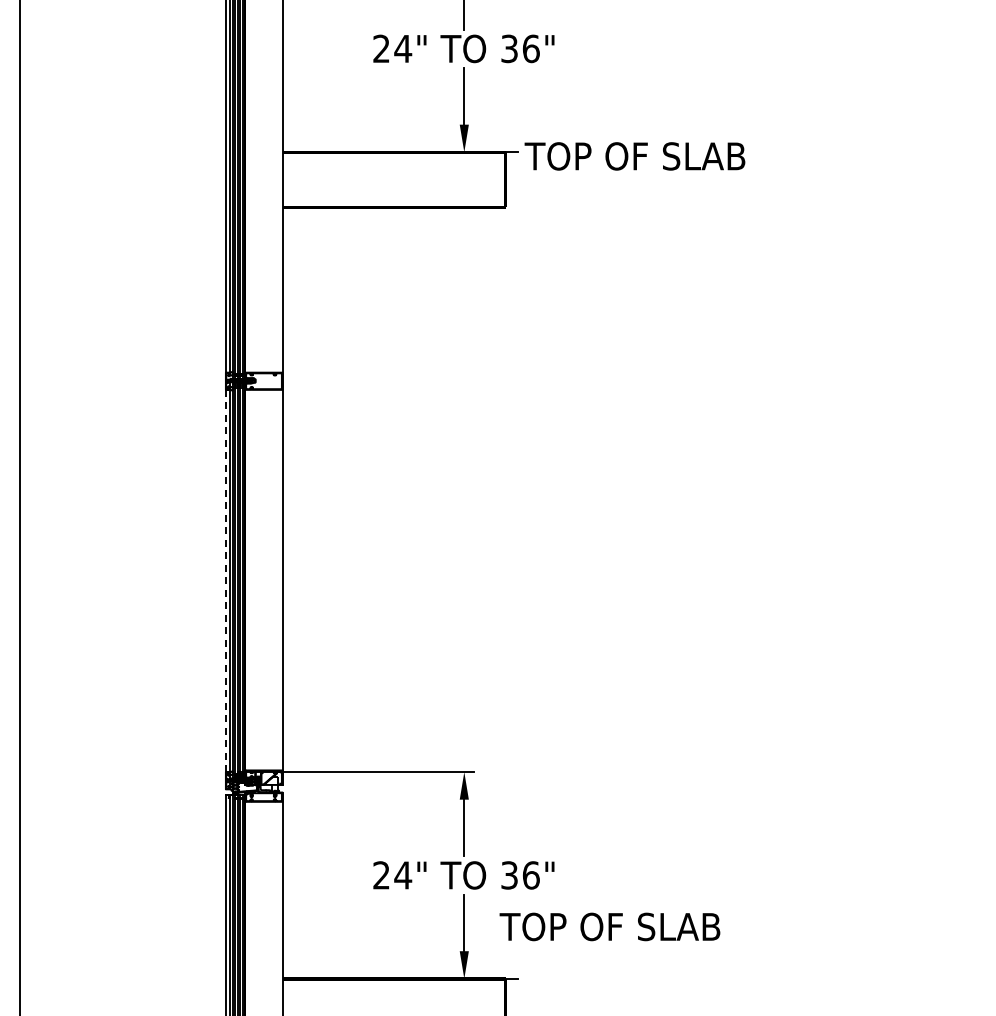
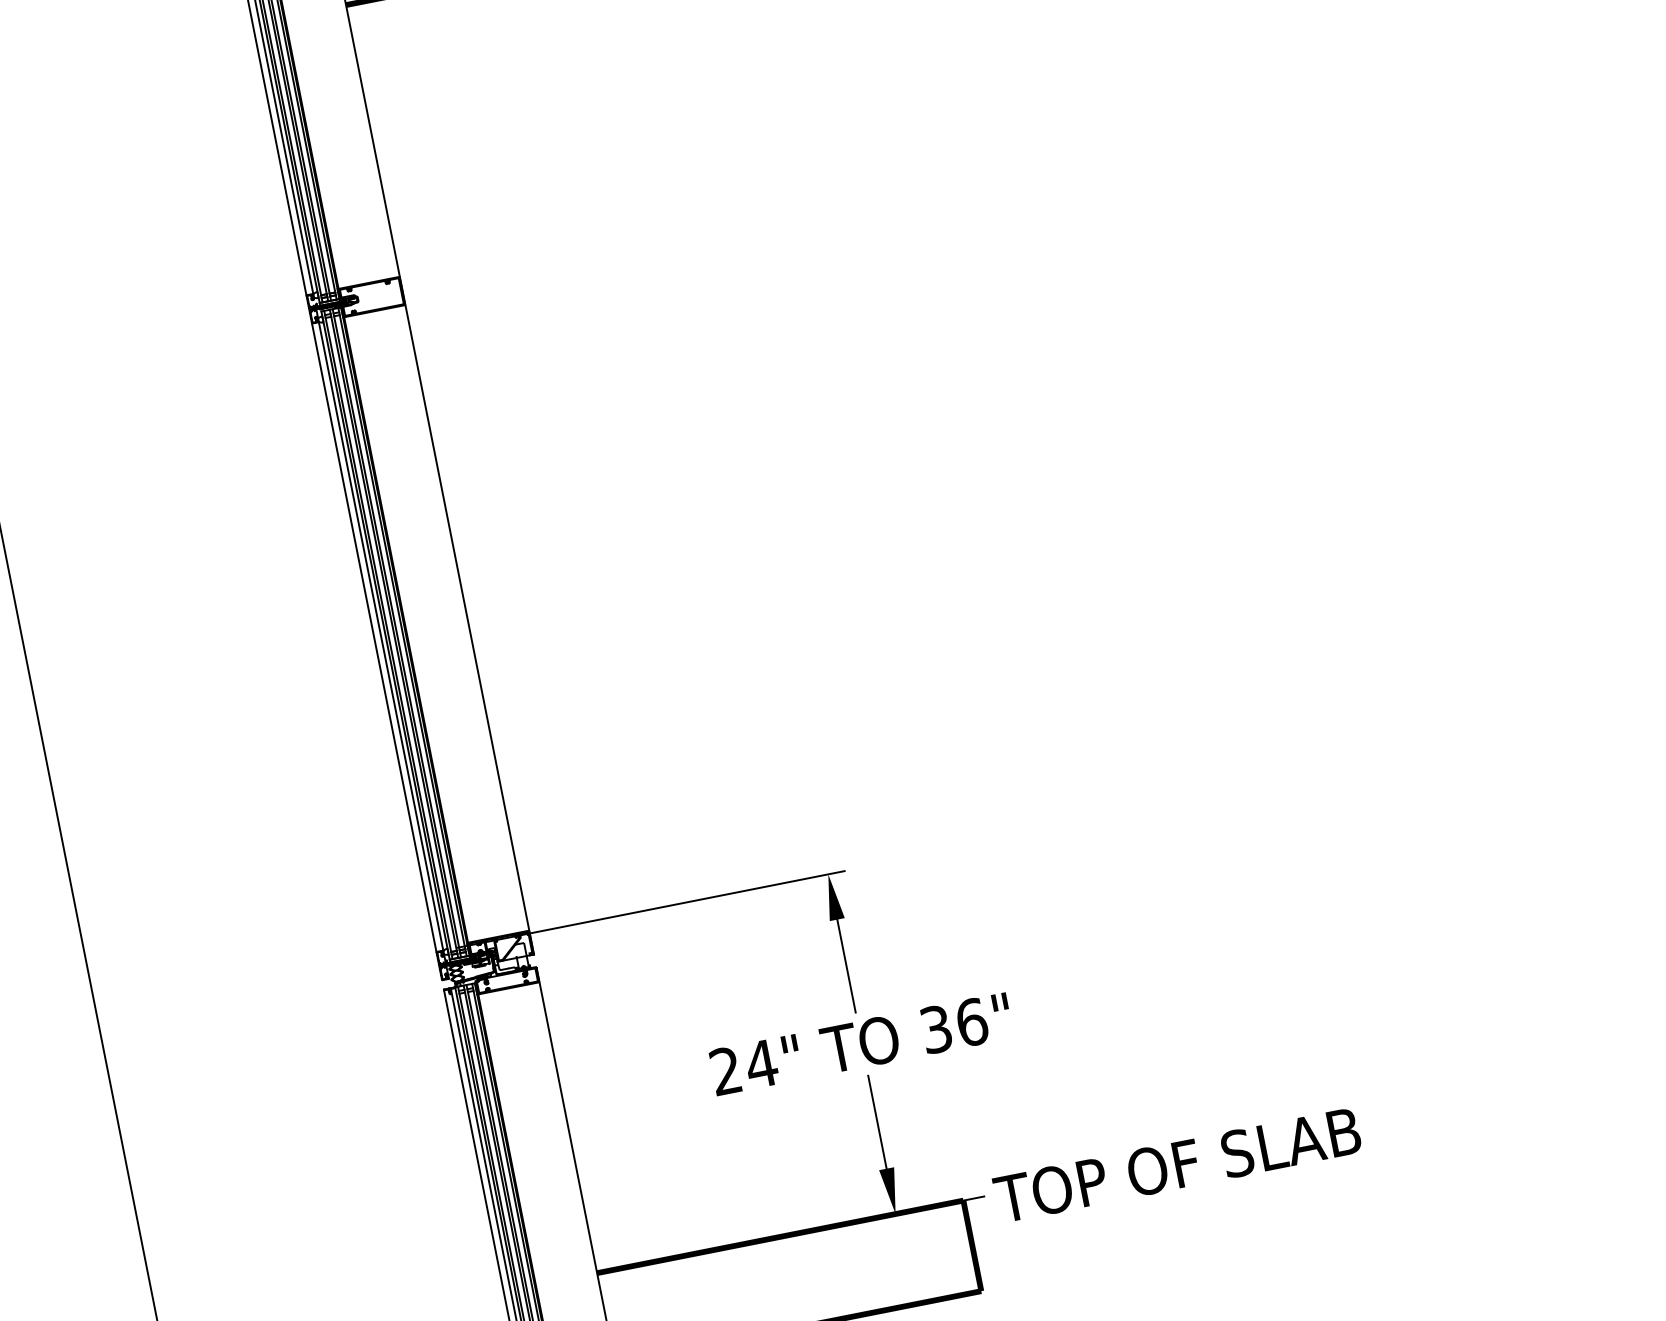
line: (225, 581) -> (373, 638), dashed -> solid
text: (609, 926) -> (1176, 1164), moved

